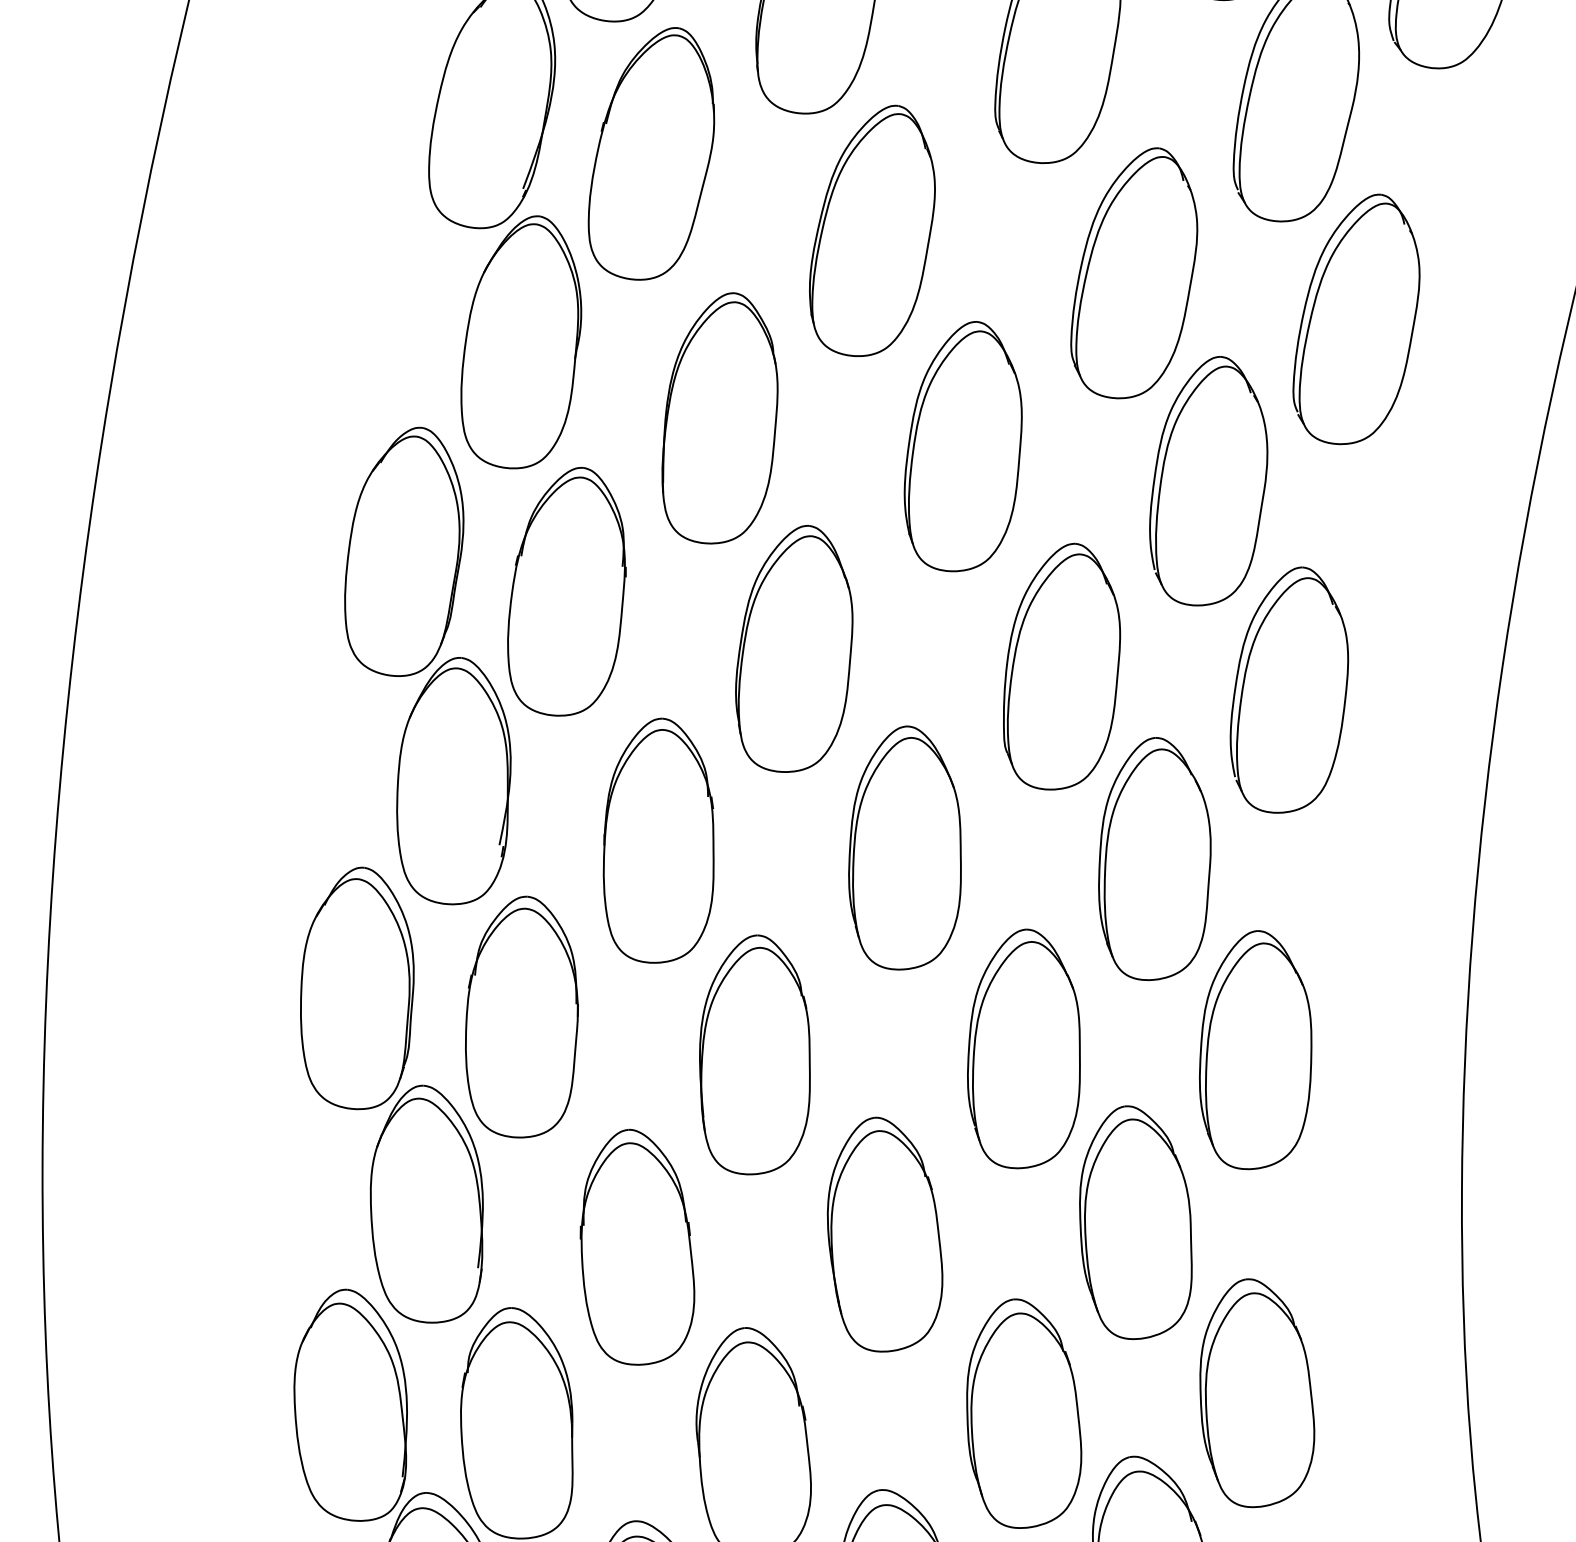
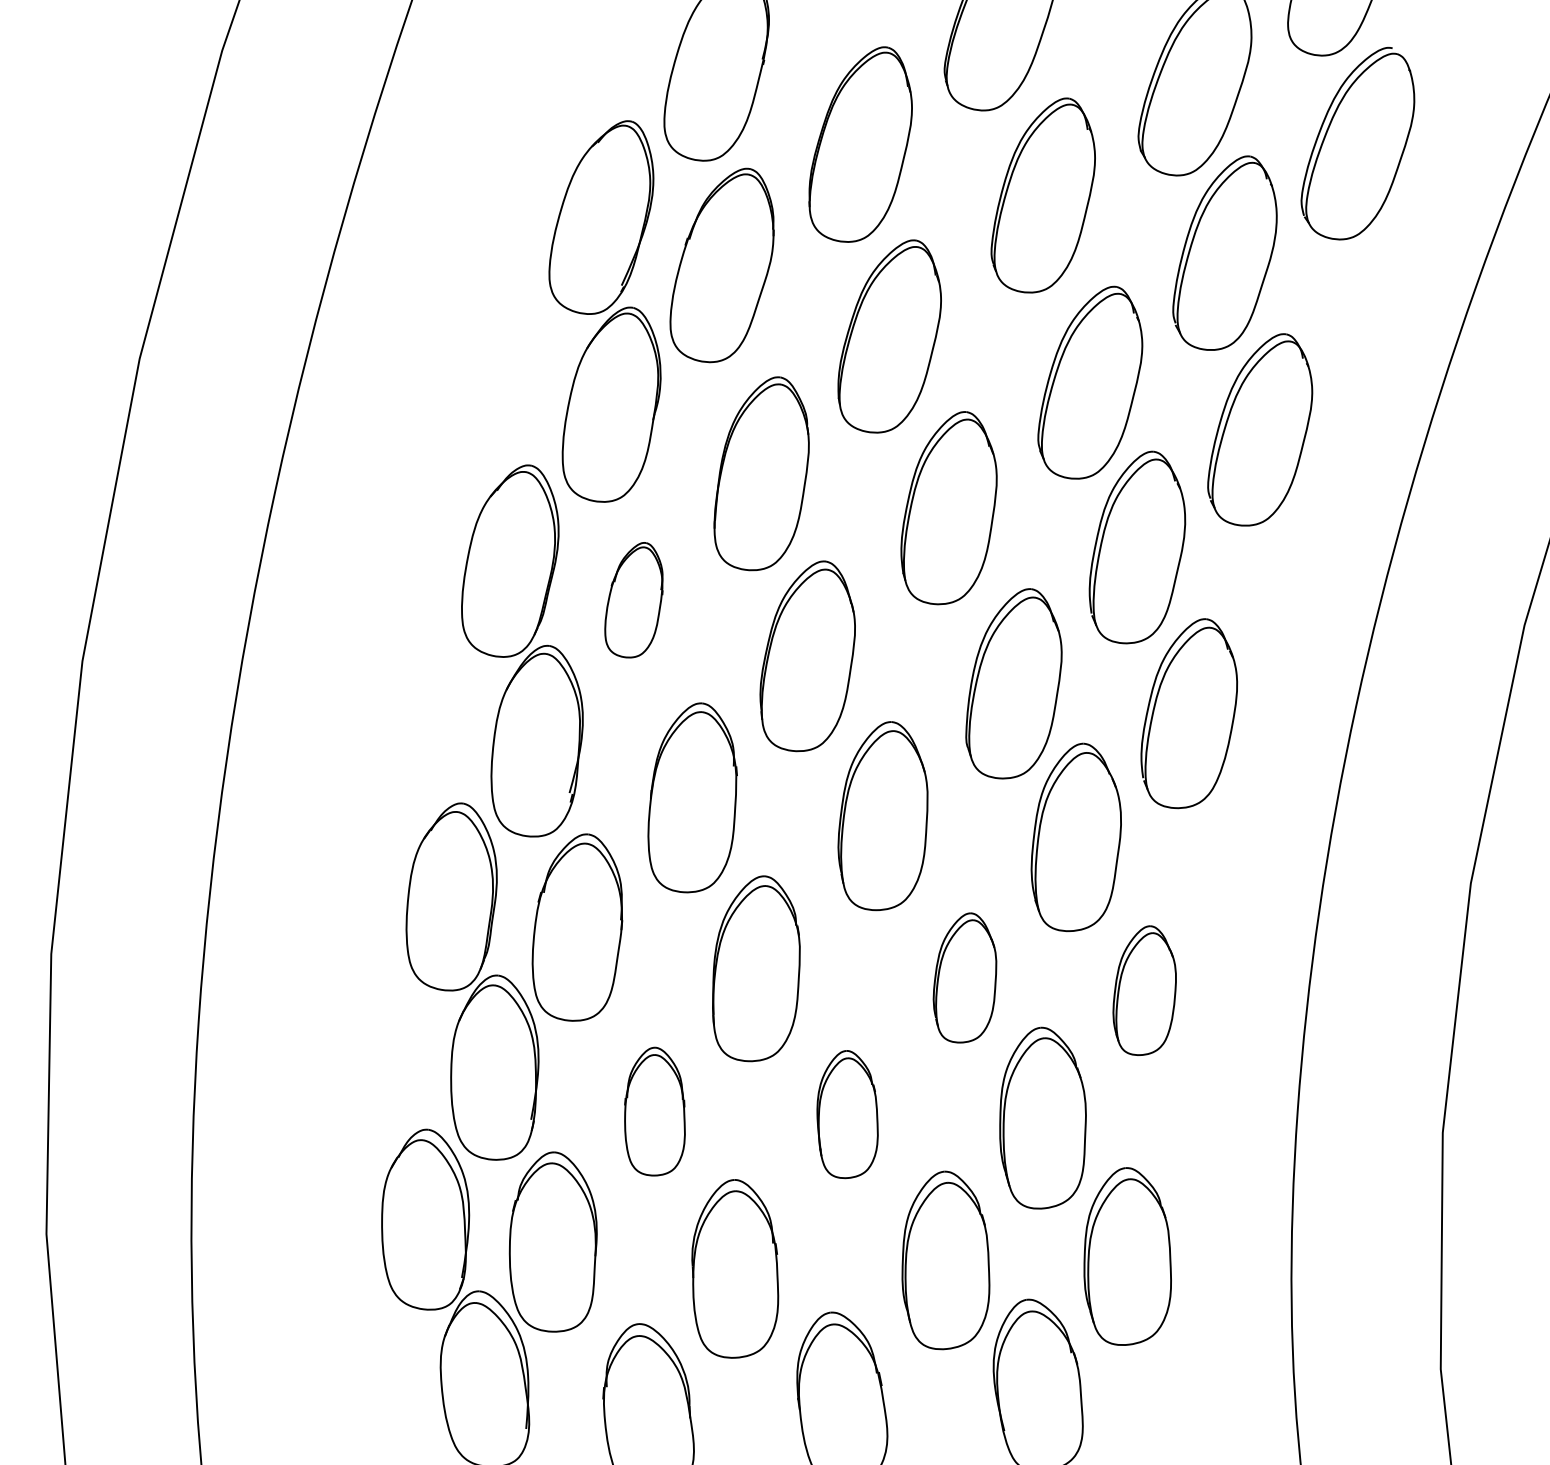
part: (565, 591) -> (633, 599), size x0.6
part: (1022, 1048) -> (964, 977), size x0.7
part: (1254, 1049) -> (1144, 990), size x0.7
part: (883, 1234) -> (847, 1114), size x0.7
part: (635, 1246) -> (654, 1111), size x0.7

